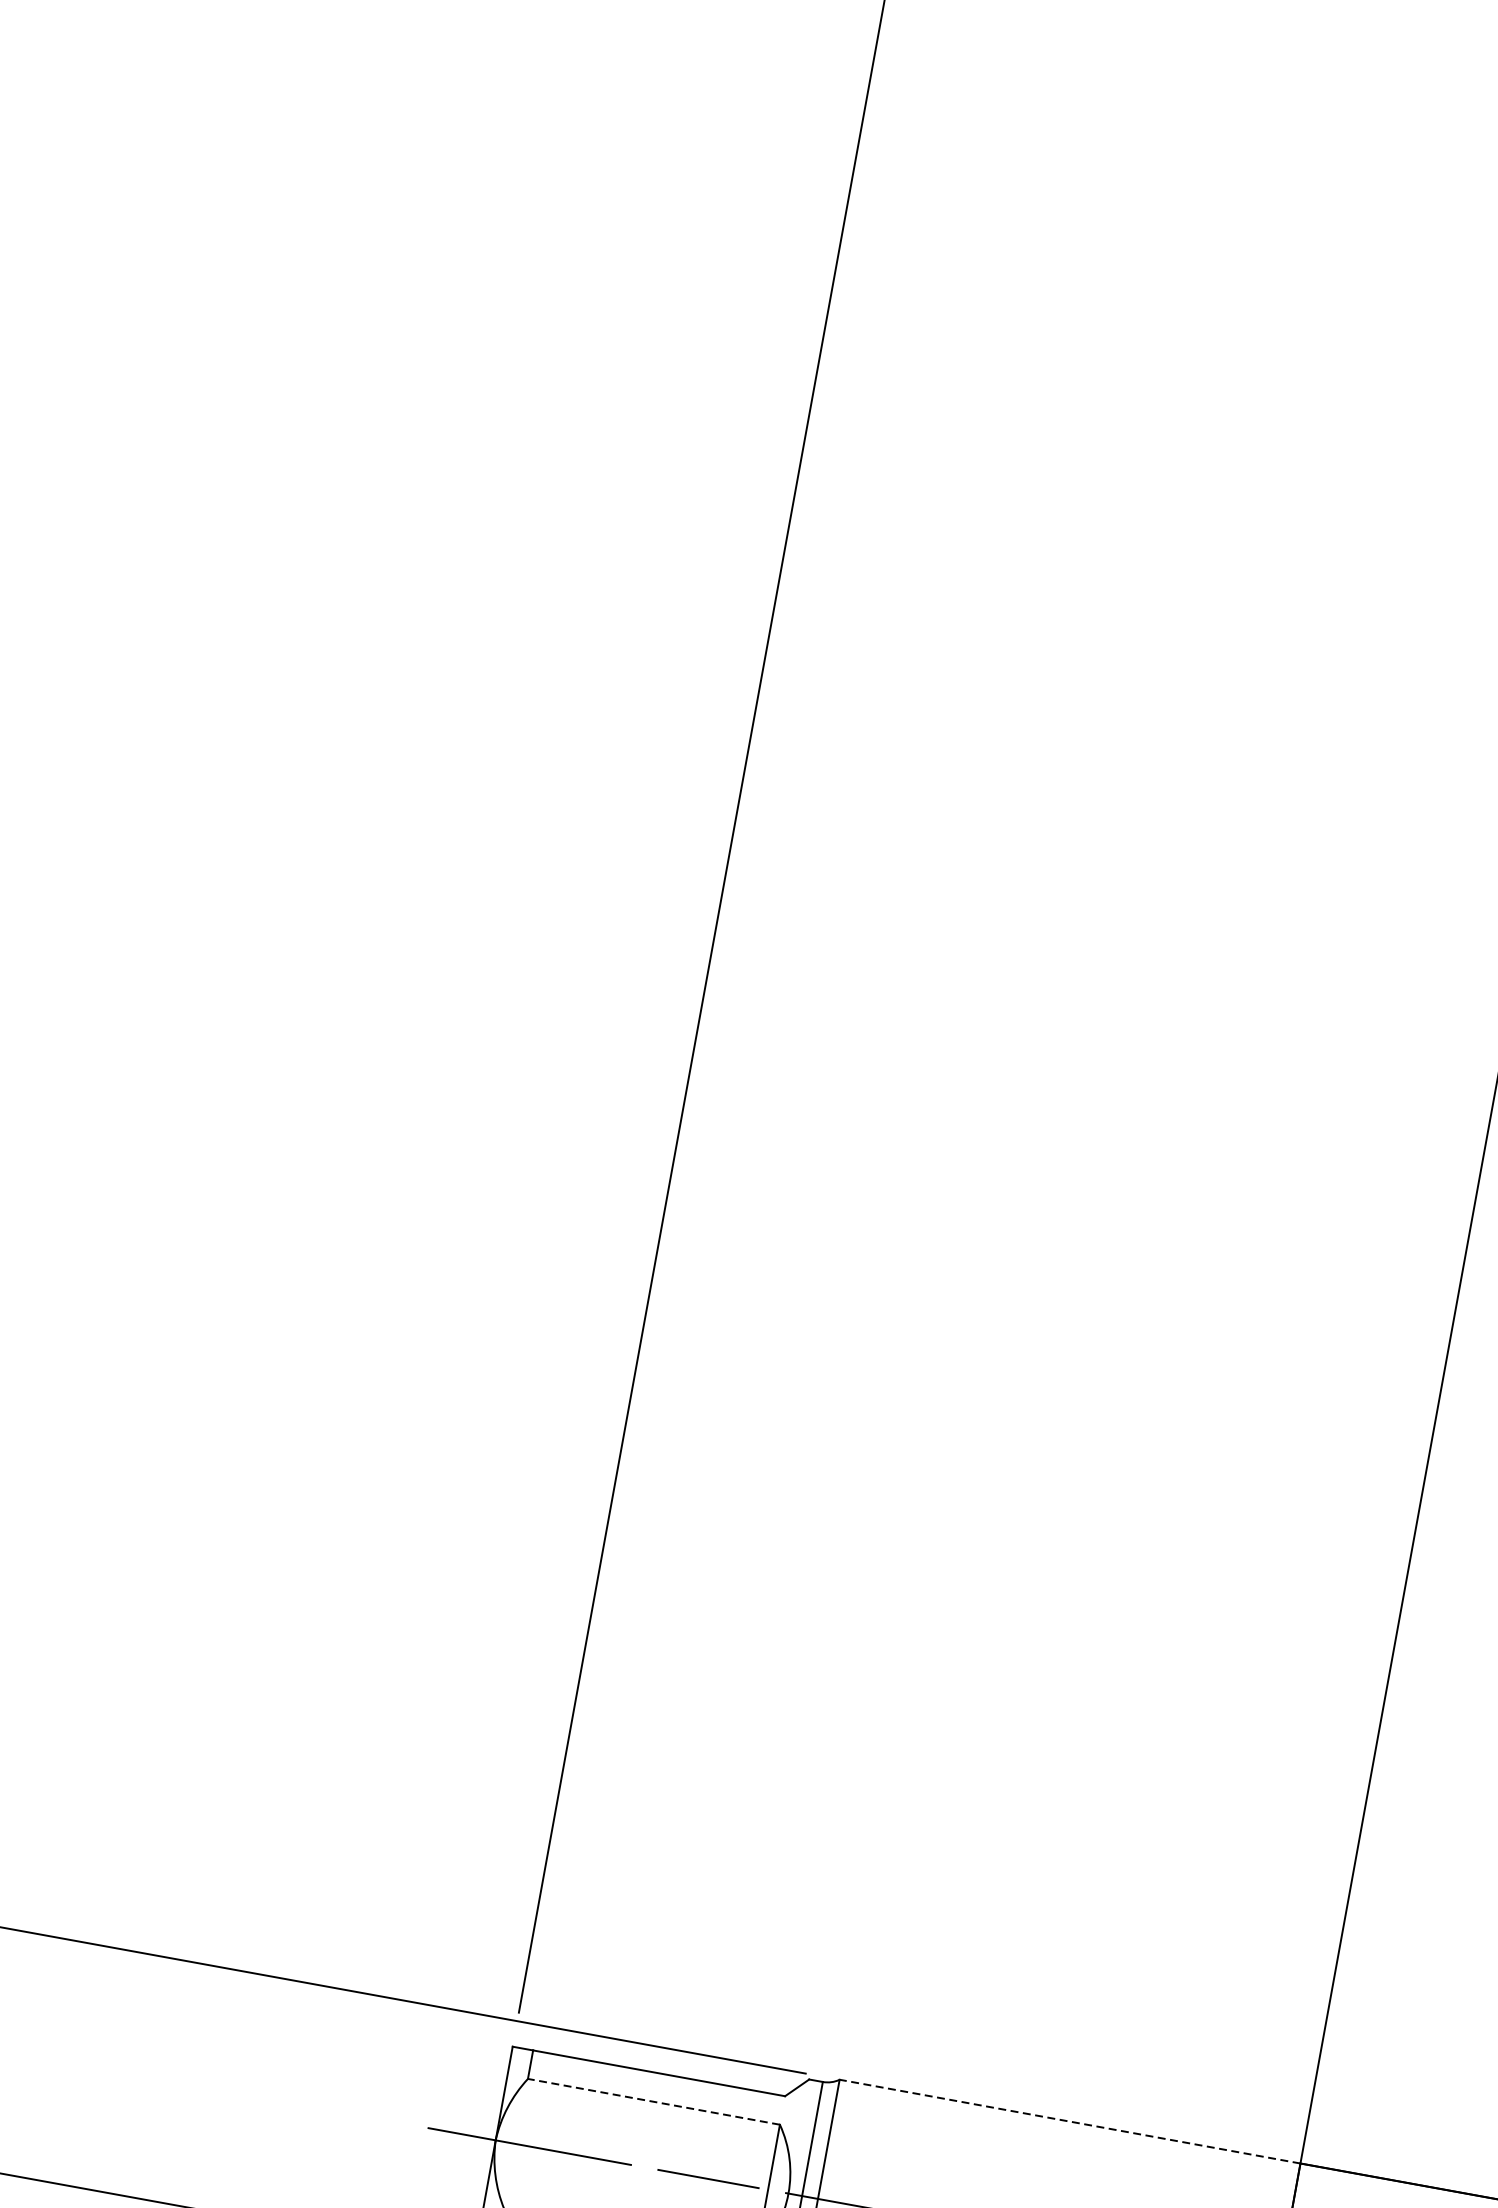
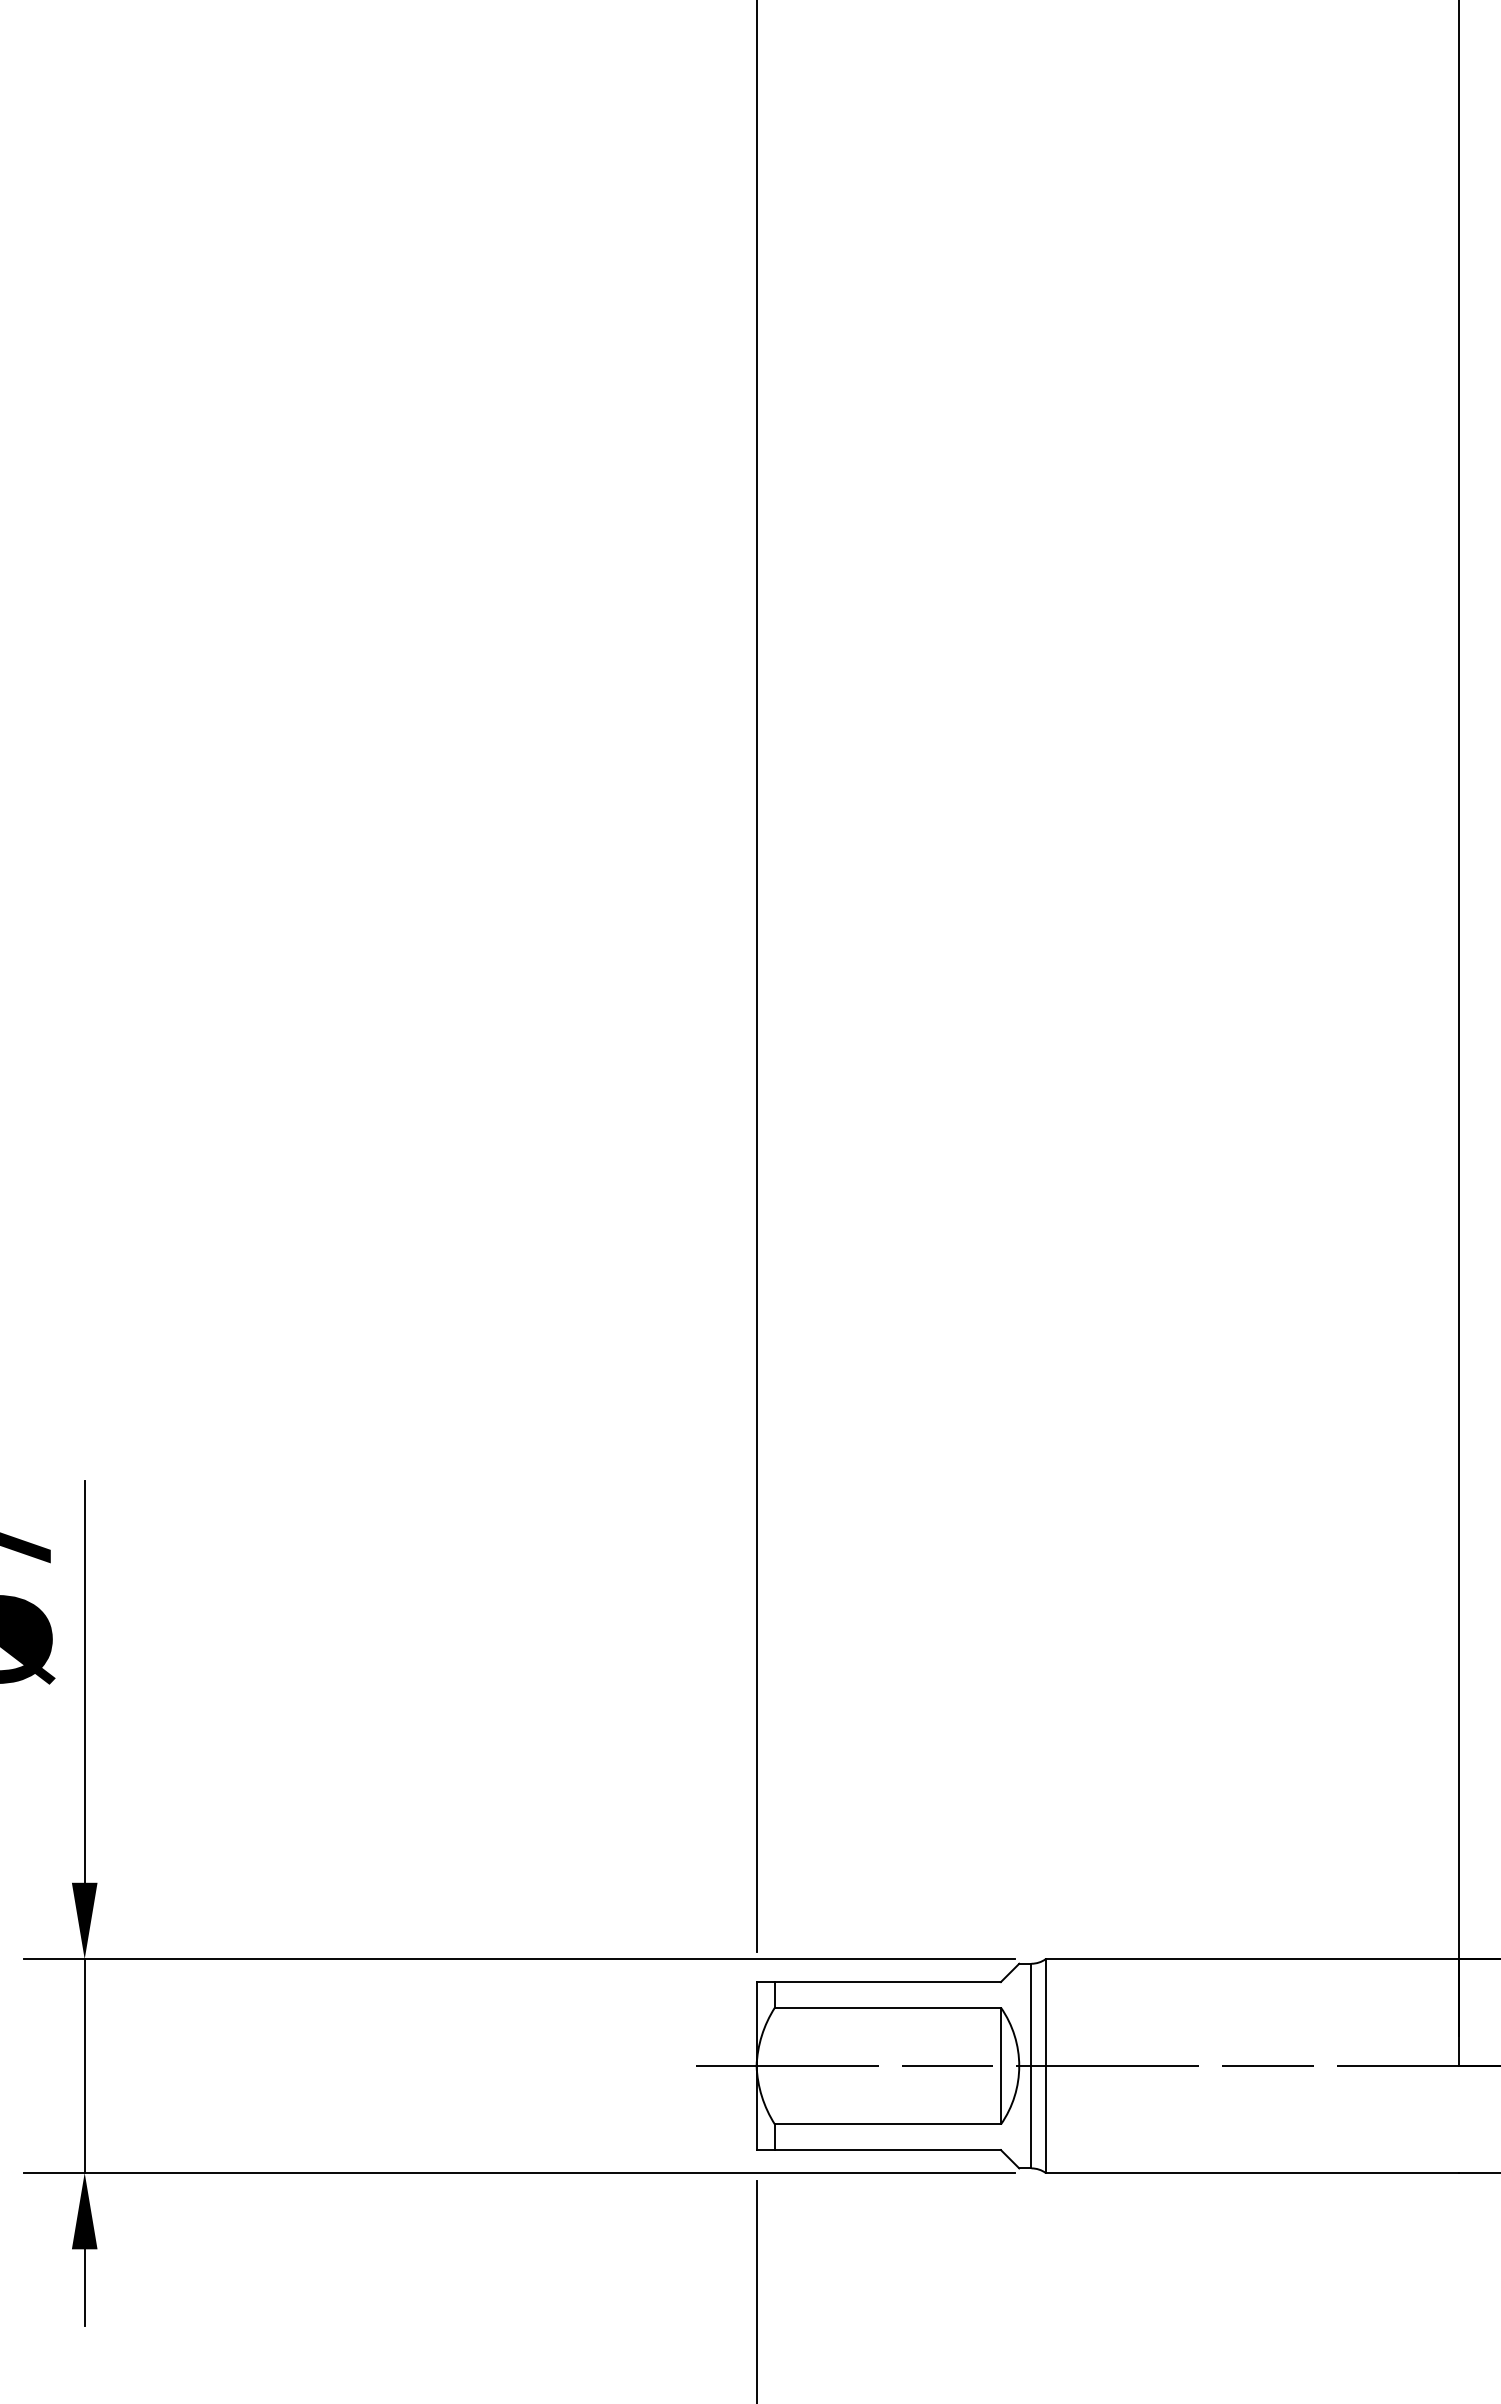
line: (653, 2101) -> (887, 2007), dashed -> solid
line: (1070, 2122) -> (1252, 1959), dashed -> solid

